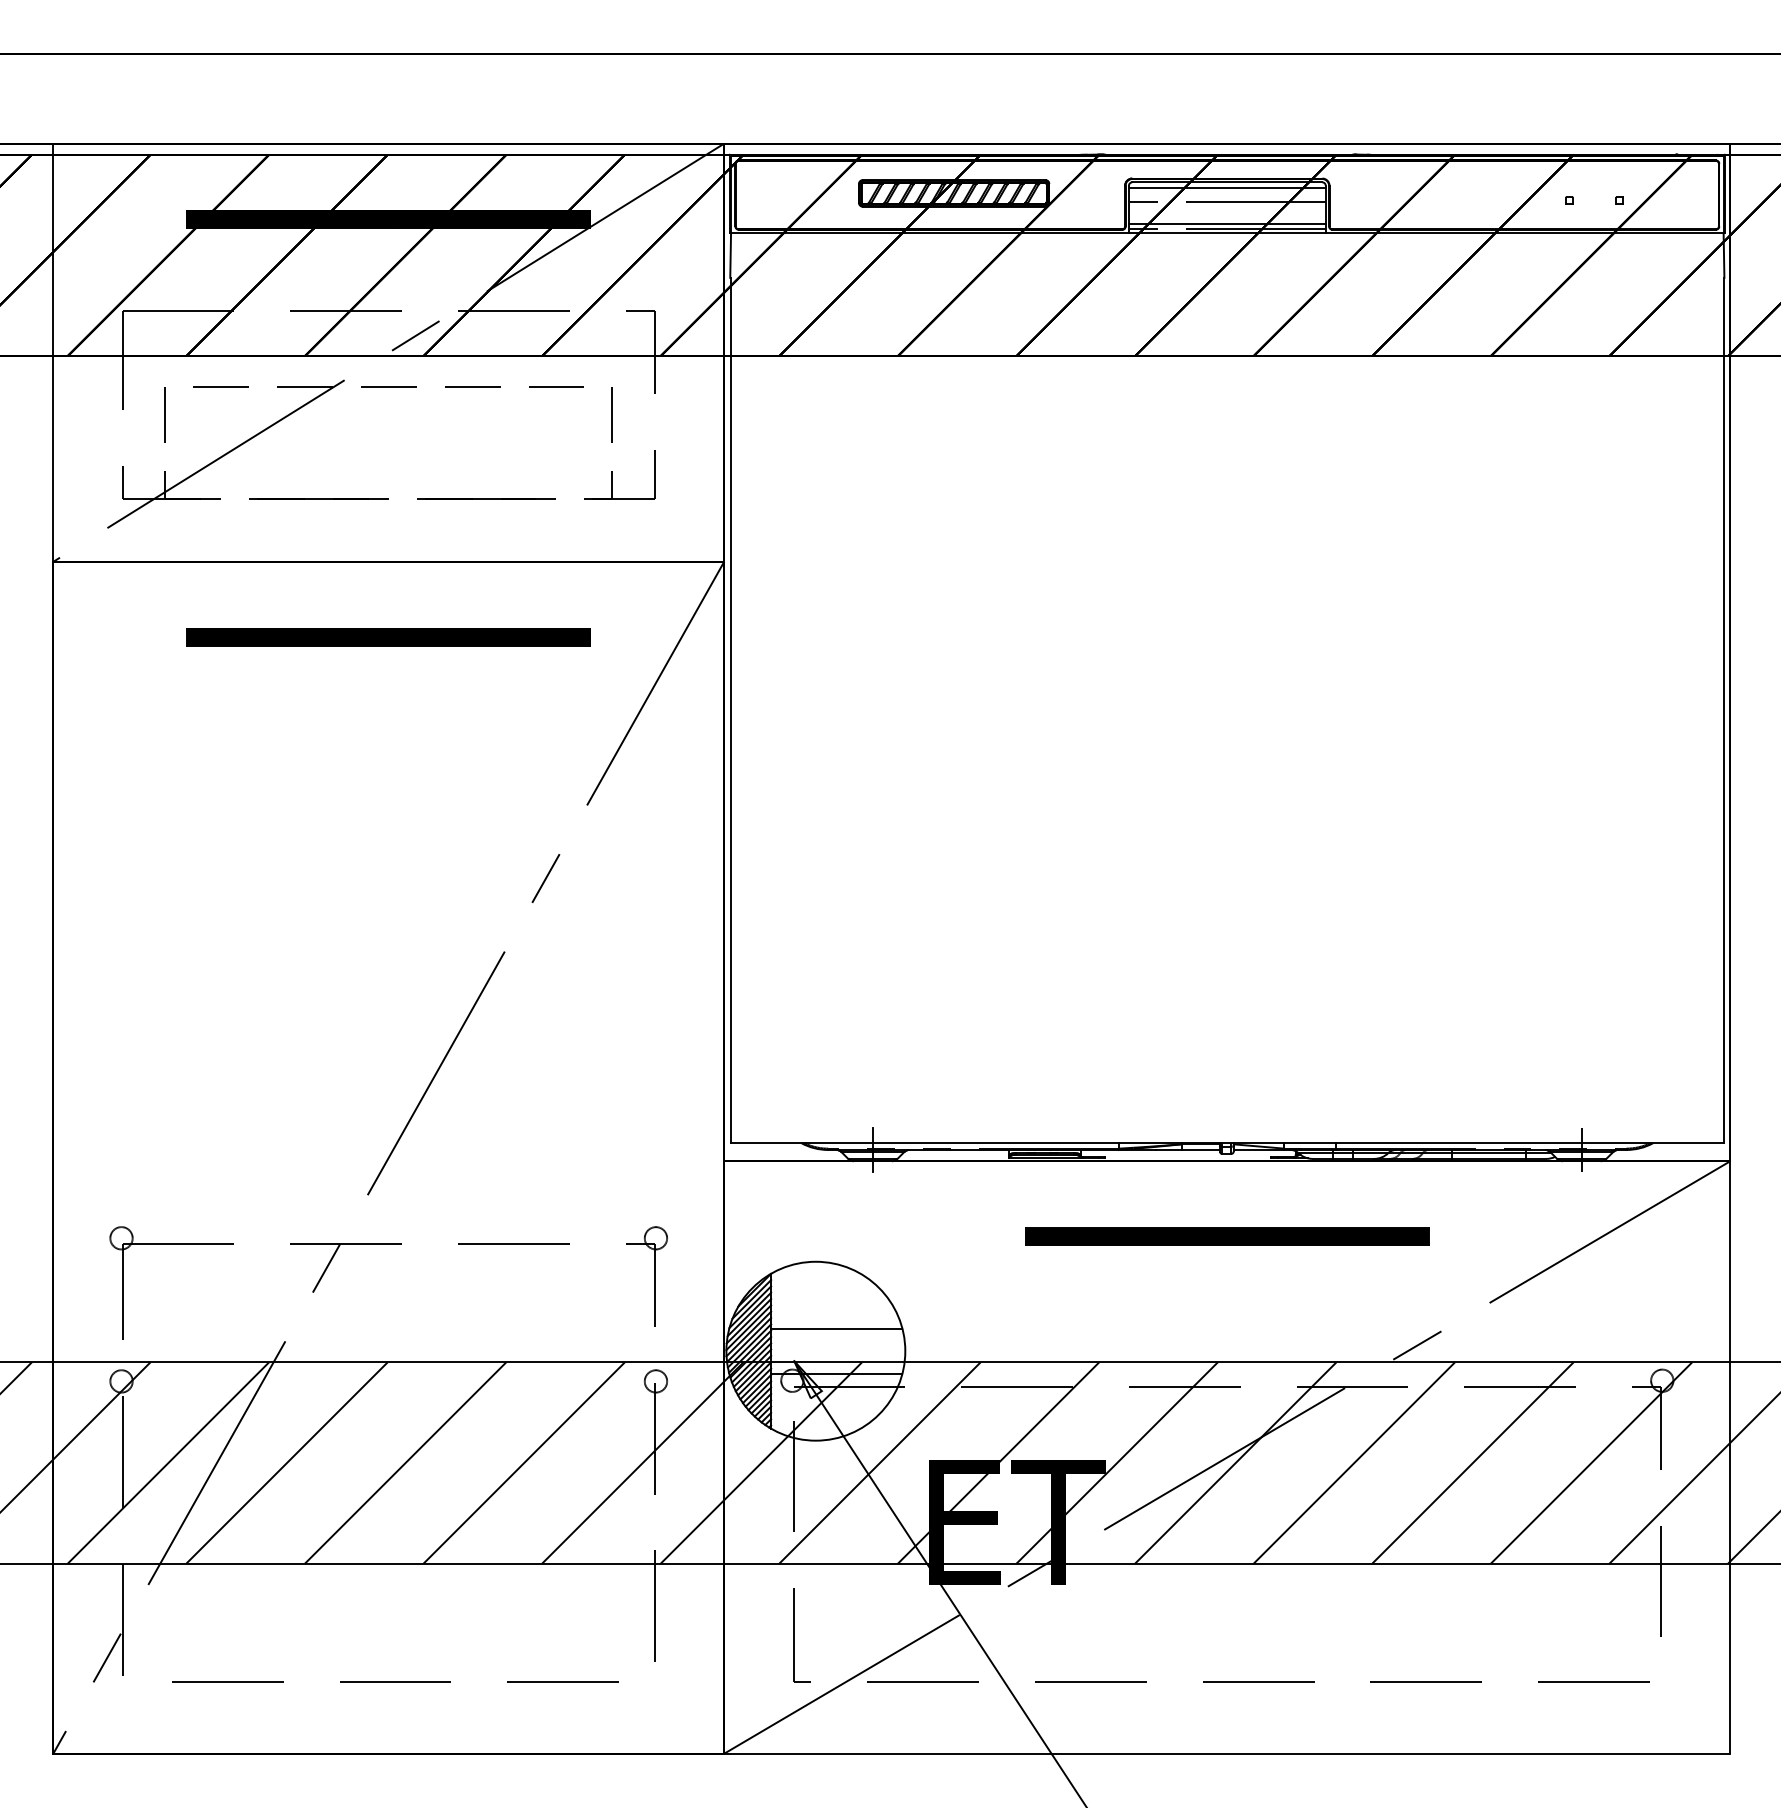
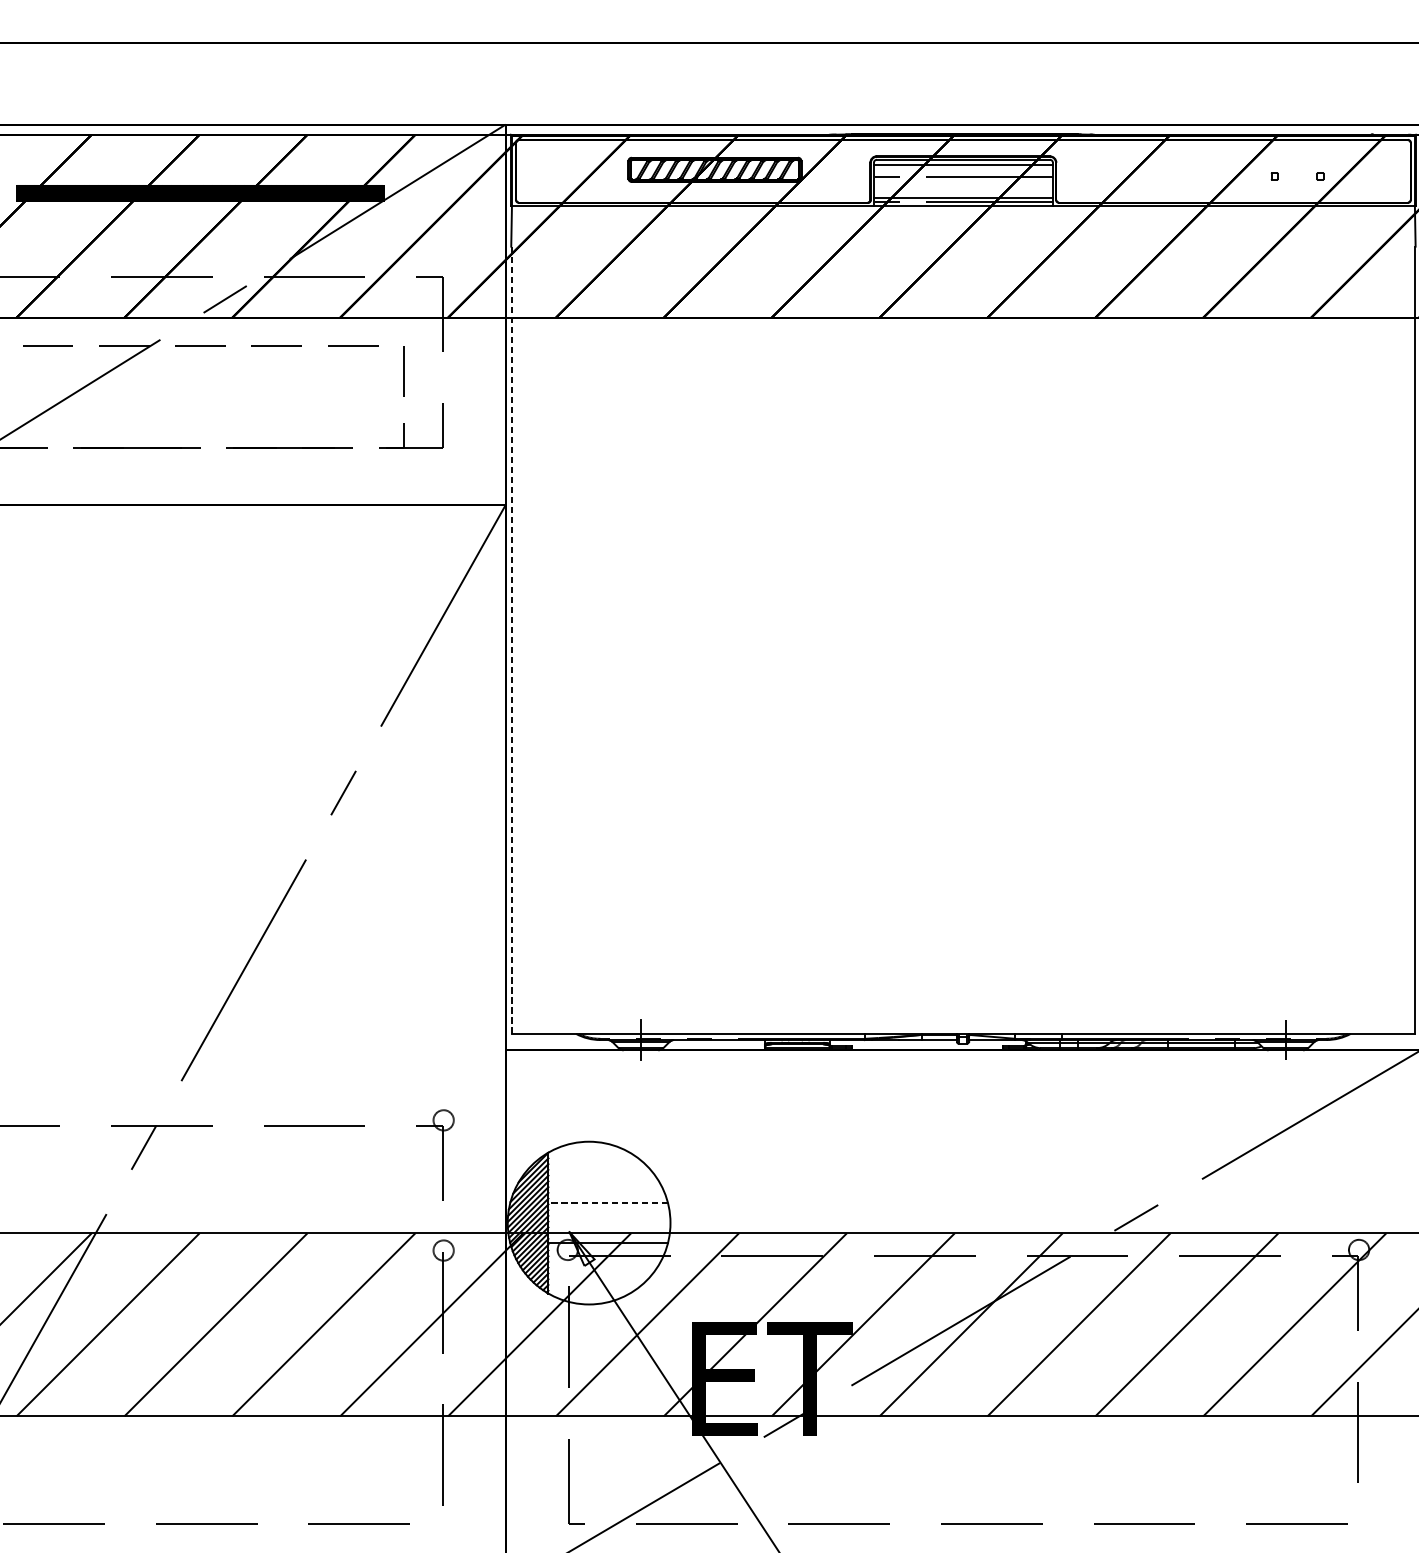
part: (388, 637) -> (200, 573), removed
line: (730, 710) -> (511, 640), solid -> dashed
part: (1227, 1236) -> (963, 1118), removed
line: (836, 1328) -> (607, 1202), solid -> dashed

